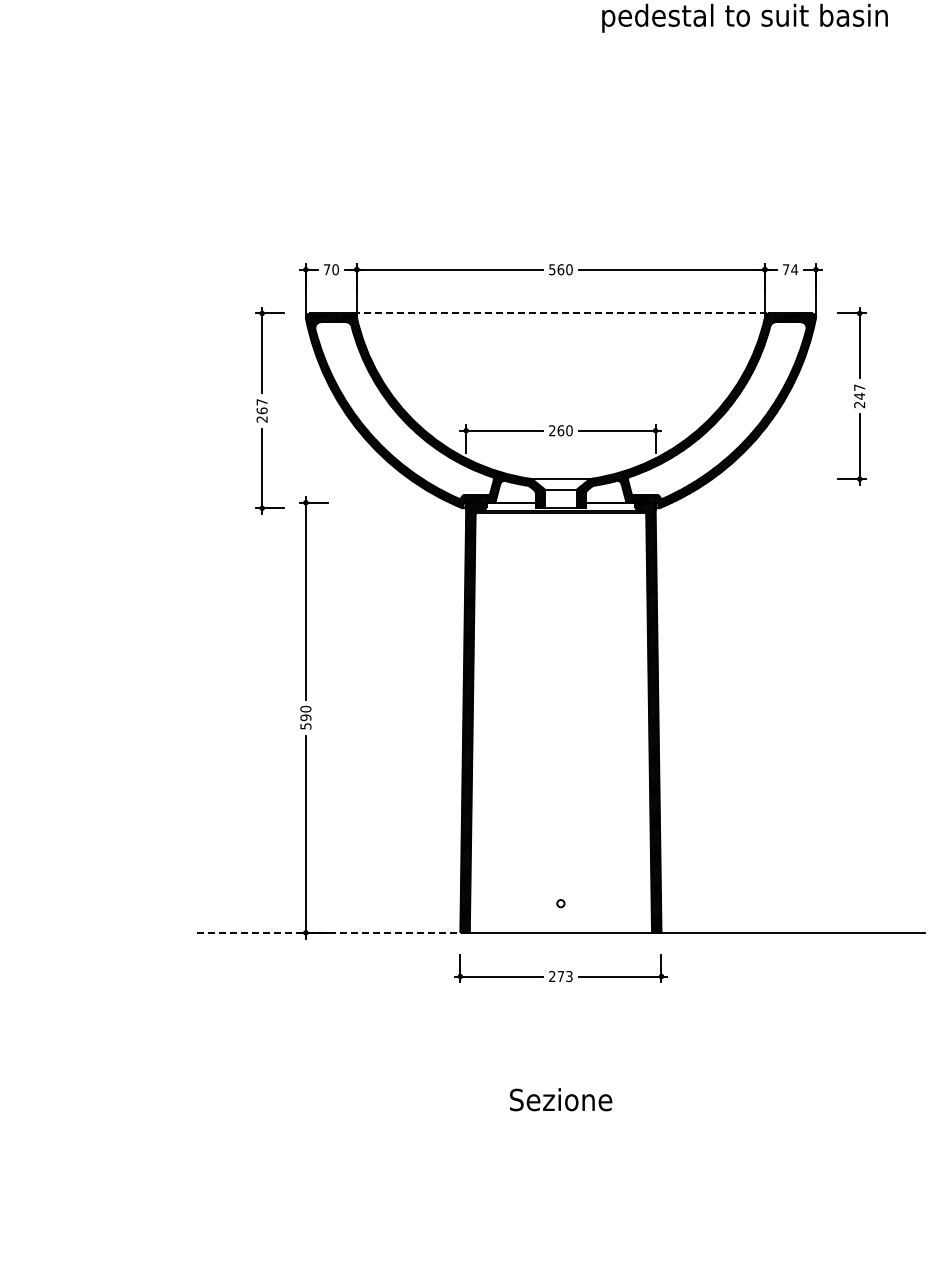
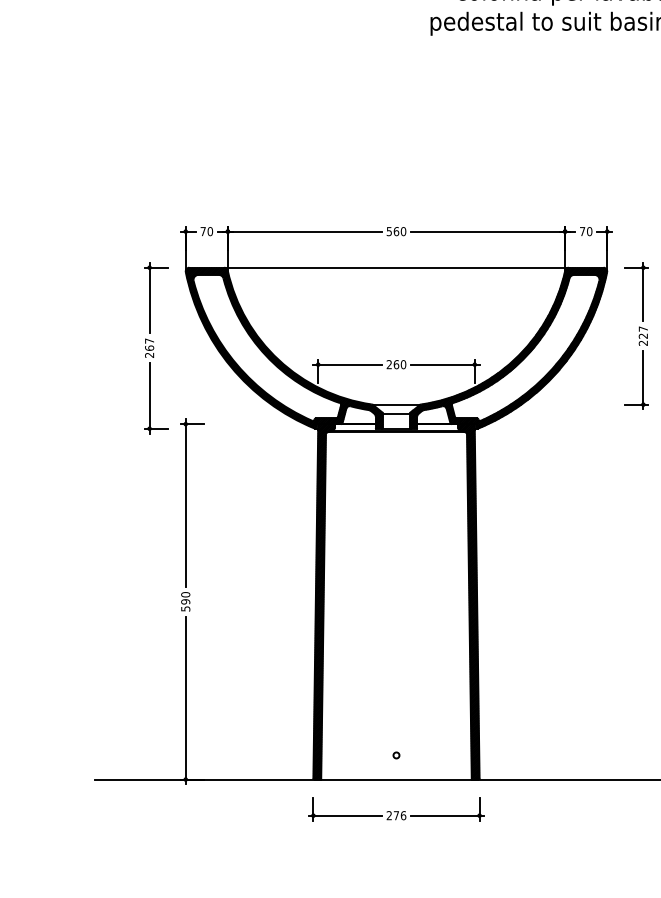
text: (794, 269) -> (589, 231), 74 -> 70
line: (561, 313) -> (396, 267), dashed -> solid
text: (859, 395) -> (643, 335), 247 -> 227
line: (333, 932) -> (208, 779), dashed -> solid
text: (569, 976) -> (403, 815), 273 -> 276

